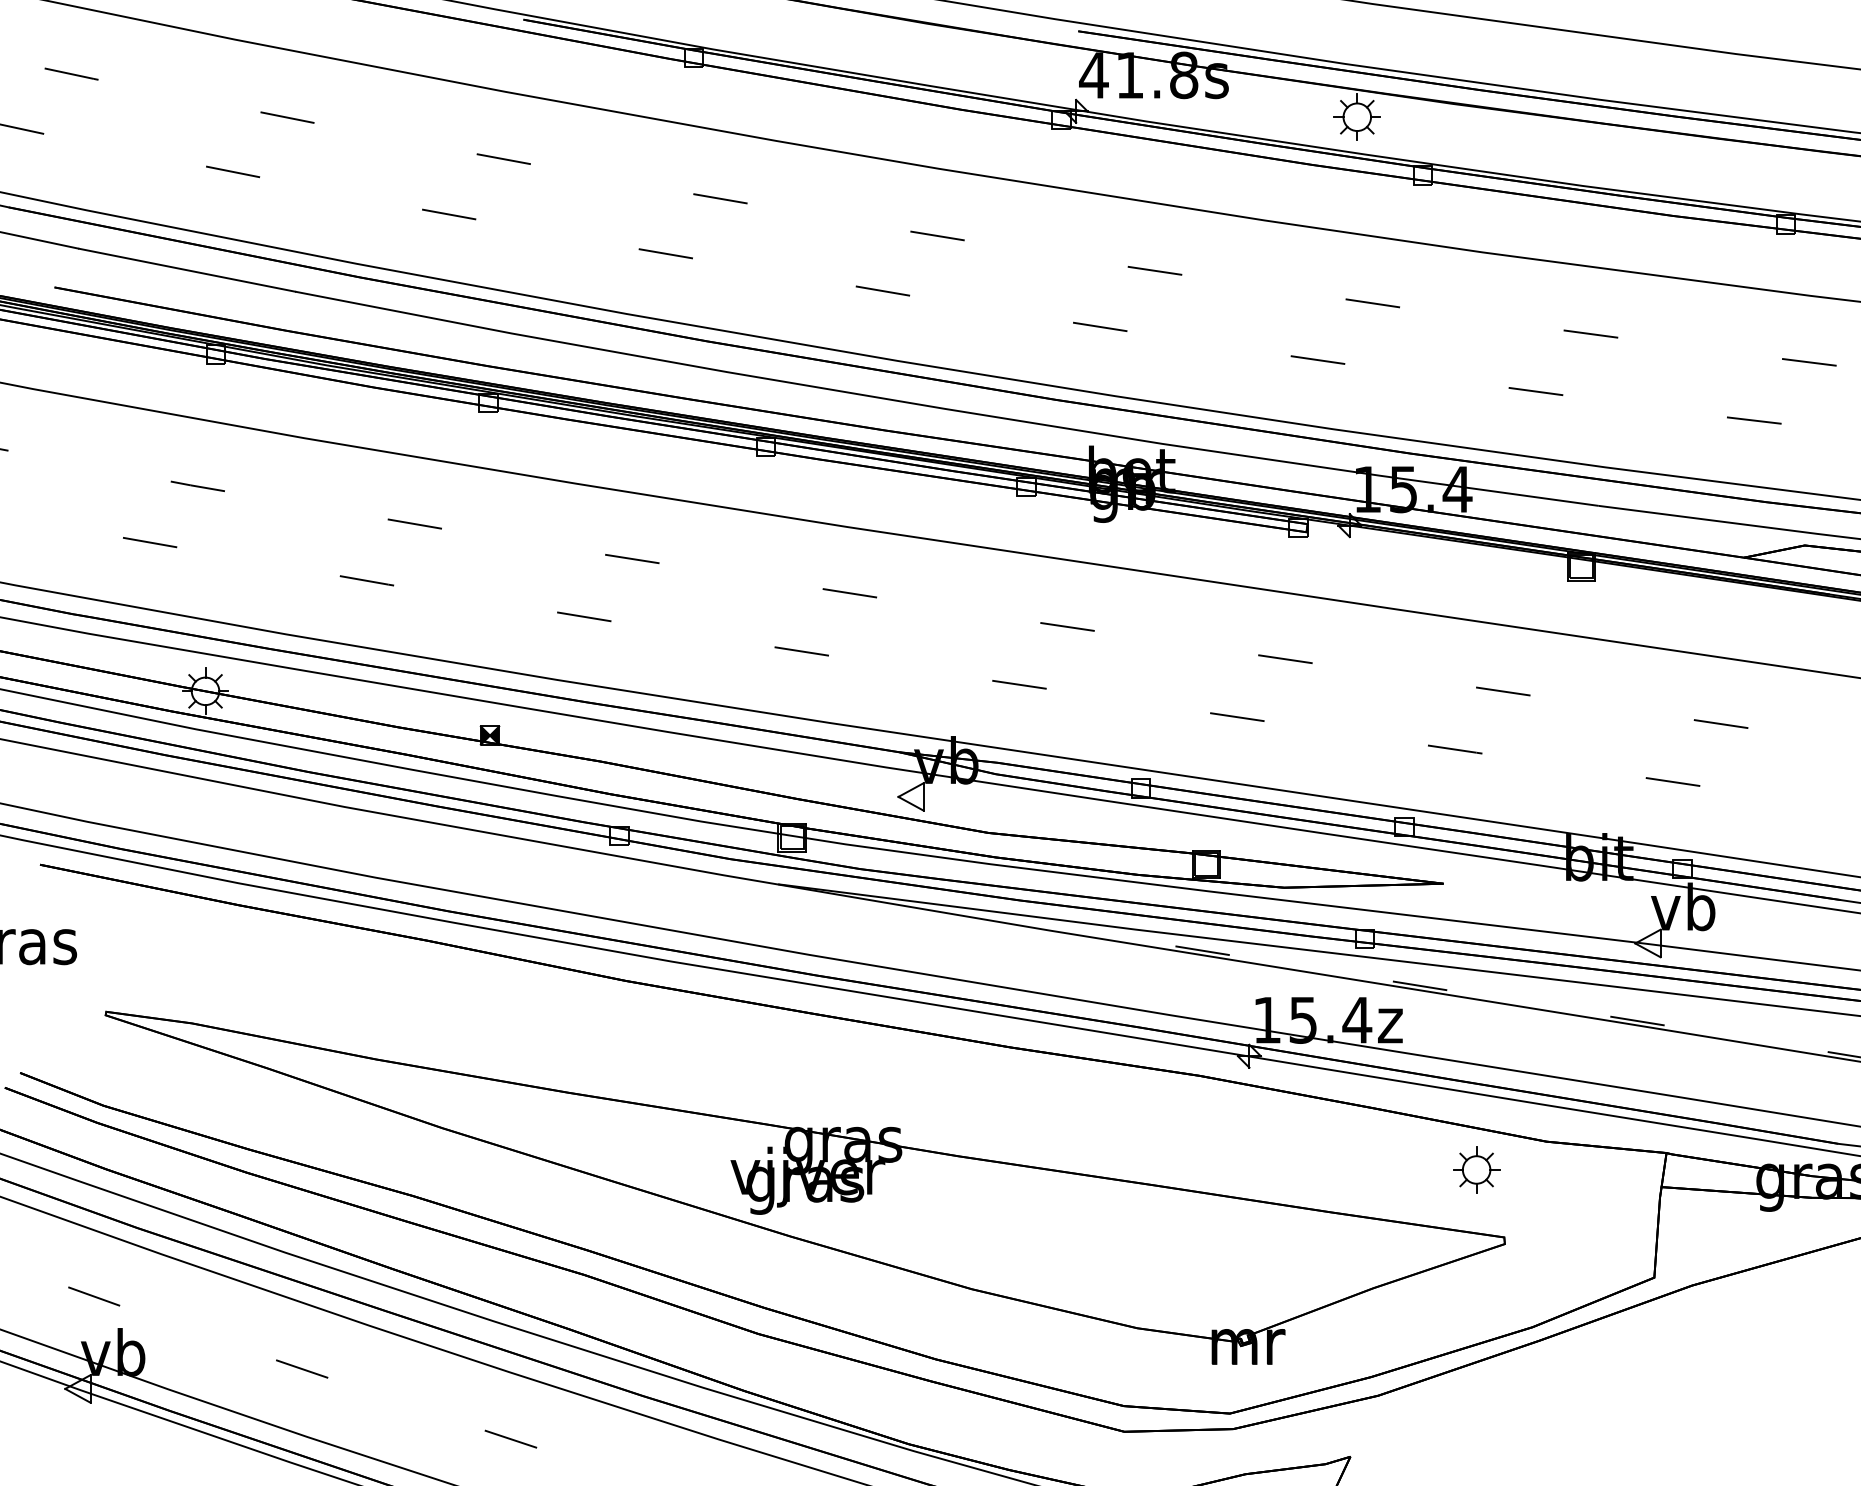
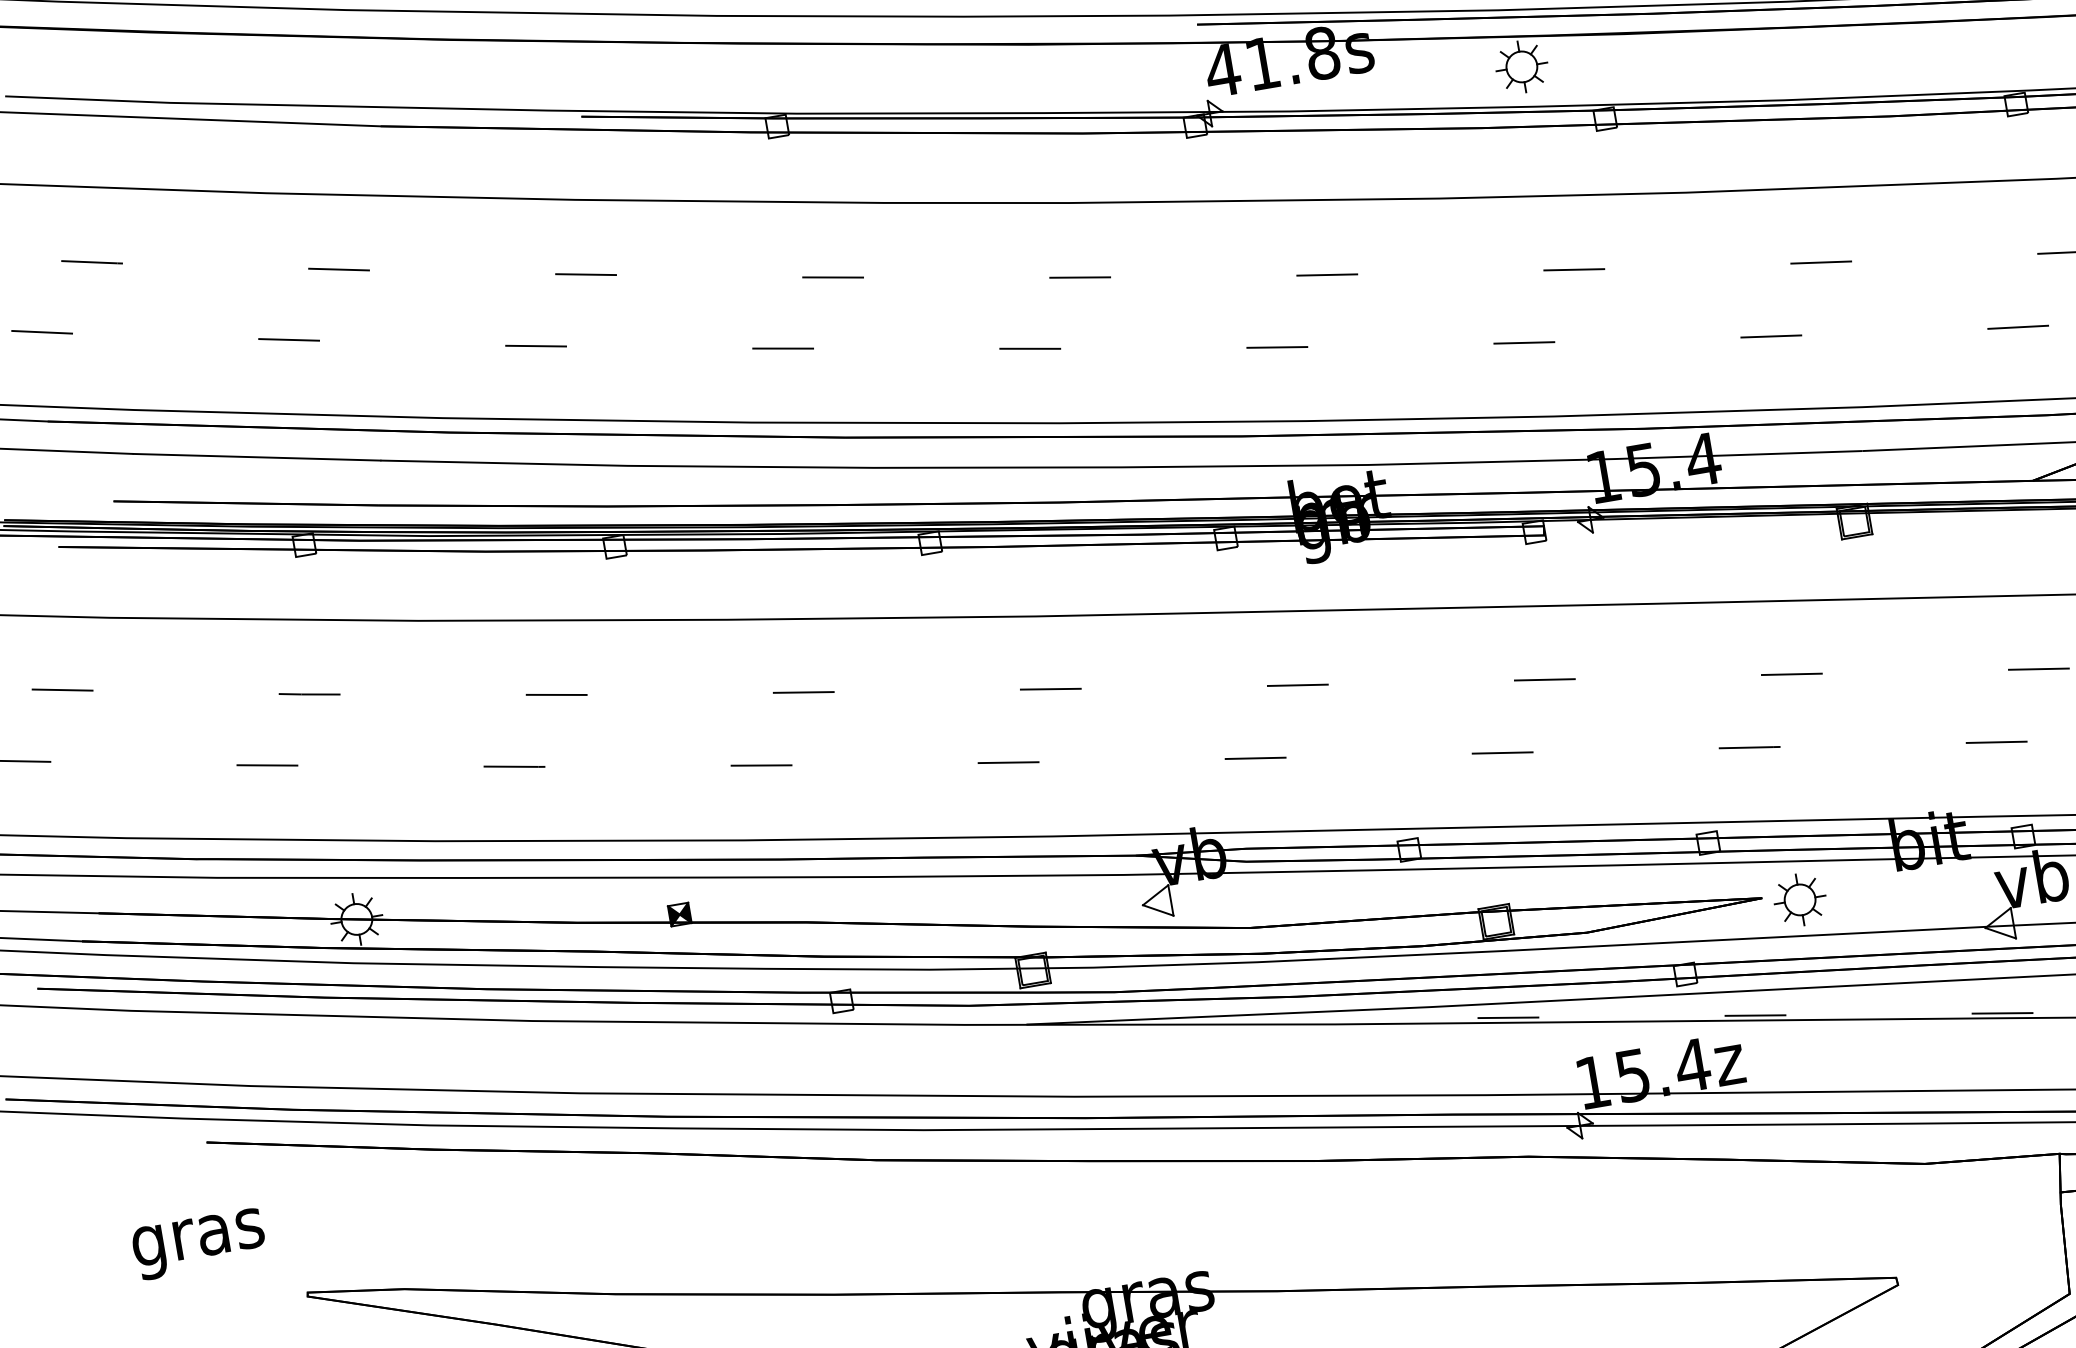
part: (1476, 1169) -> (1799, 899), moved

